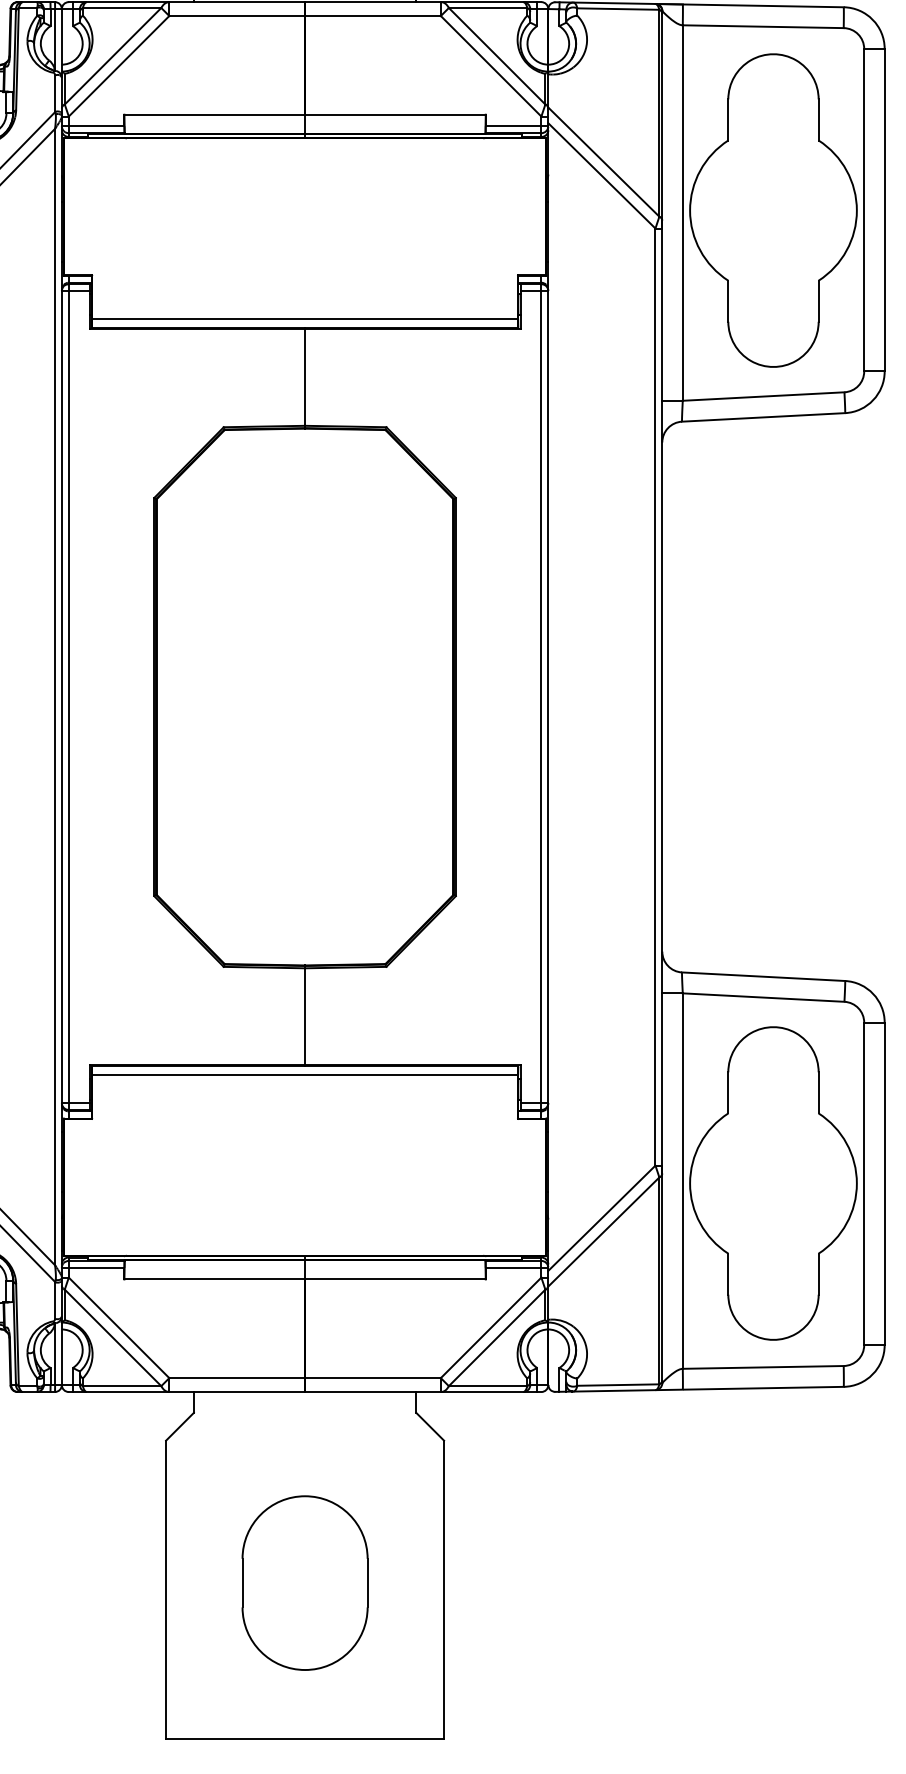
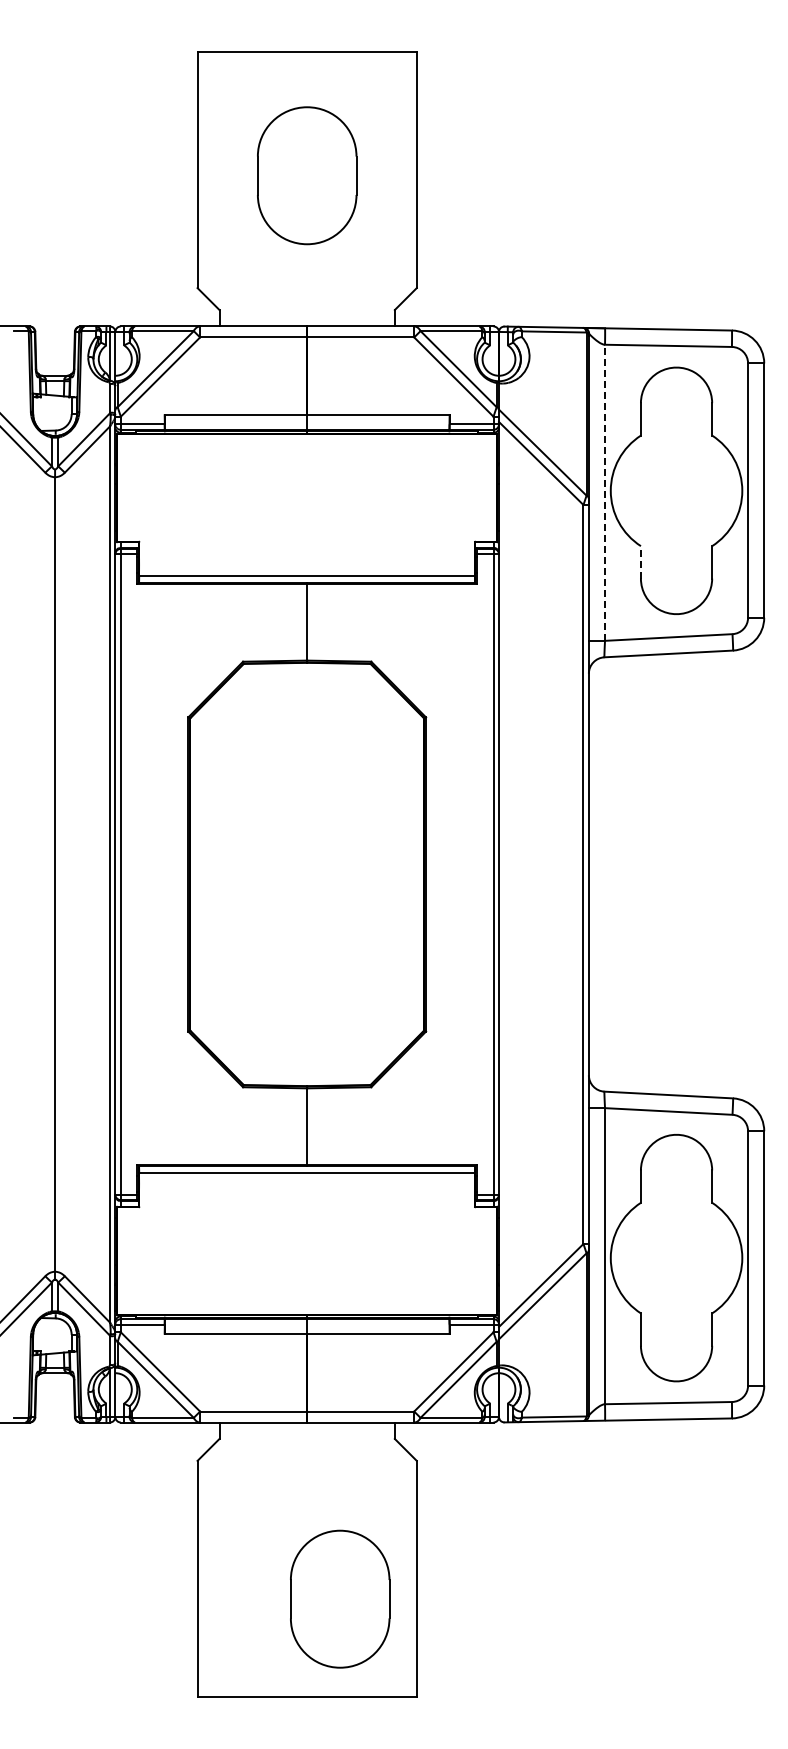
line: (683, 212) -> (605, 492), solid -> dashed
line: (727, 300) -> (640, 561), solid -> dashed
part: (305, 1582) -> (340, 1598), moved

